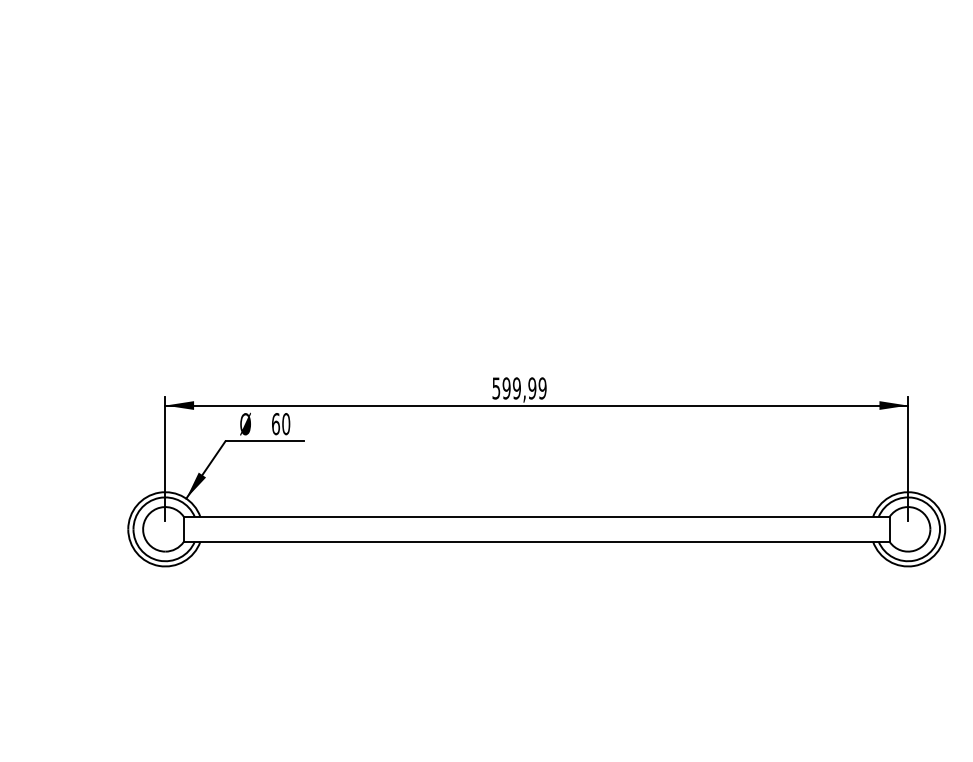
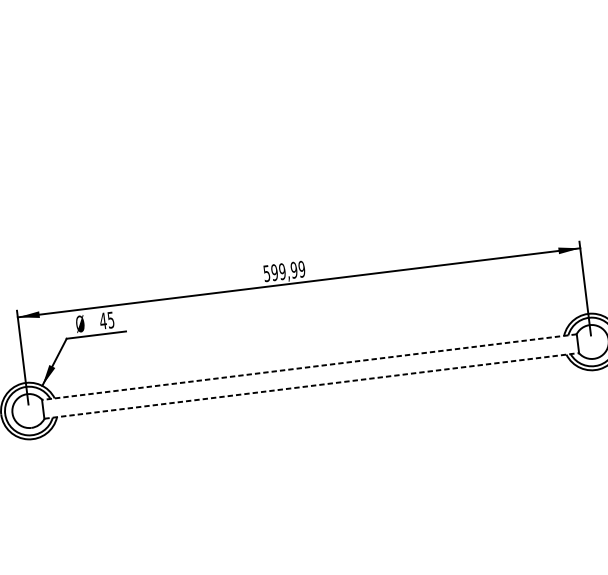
text: (280, 424) -> (106, 320), 60 -> 45
line: (536, 516) -> (309, 366), solid -> dashed
line: (537, 541) -> (312, 385), solid -> dashed

